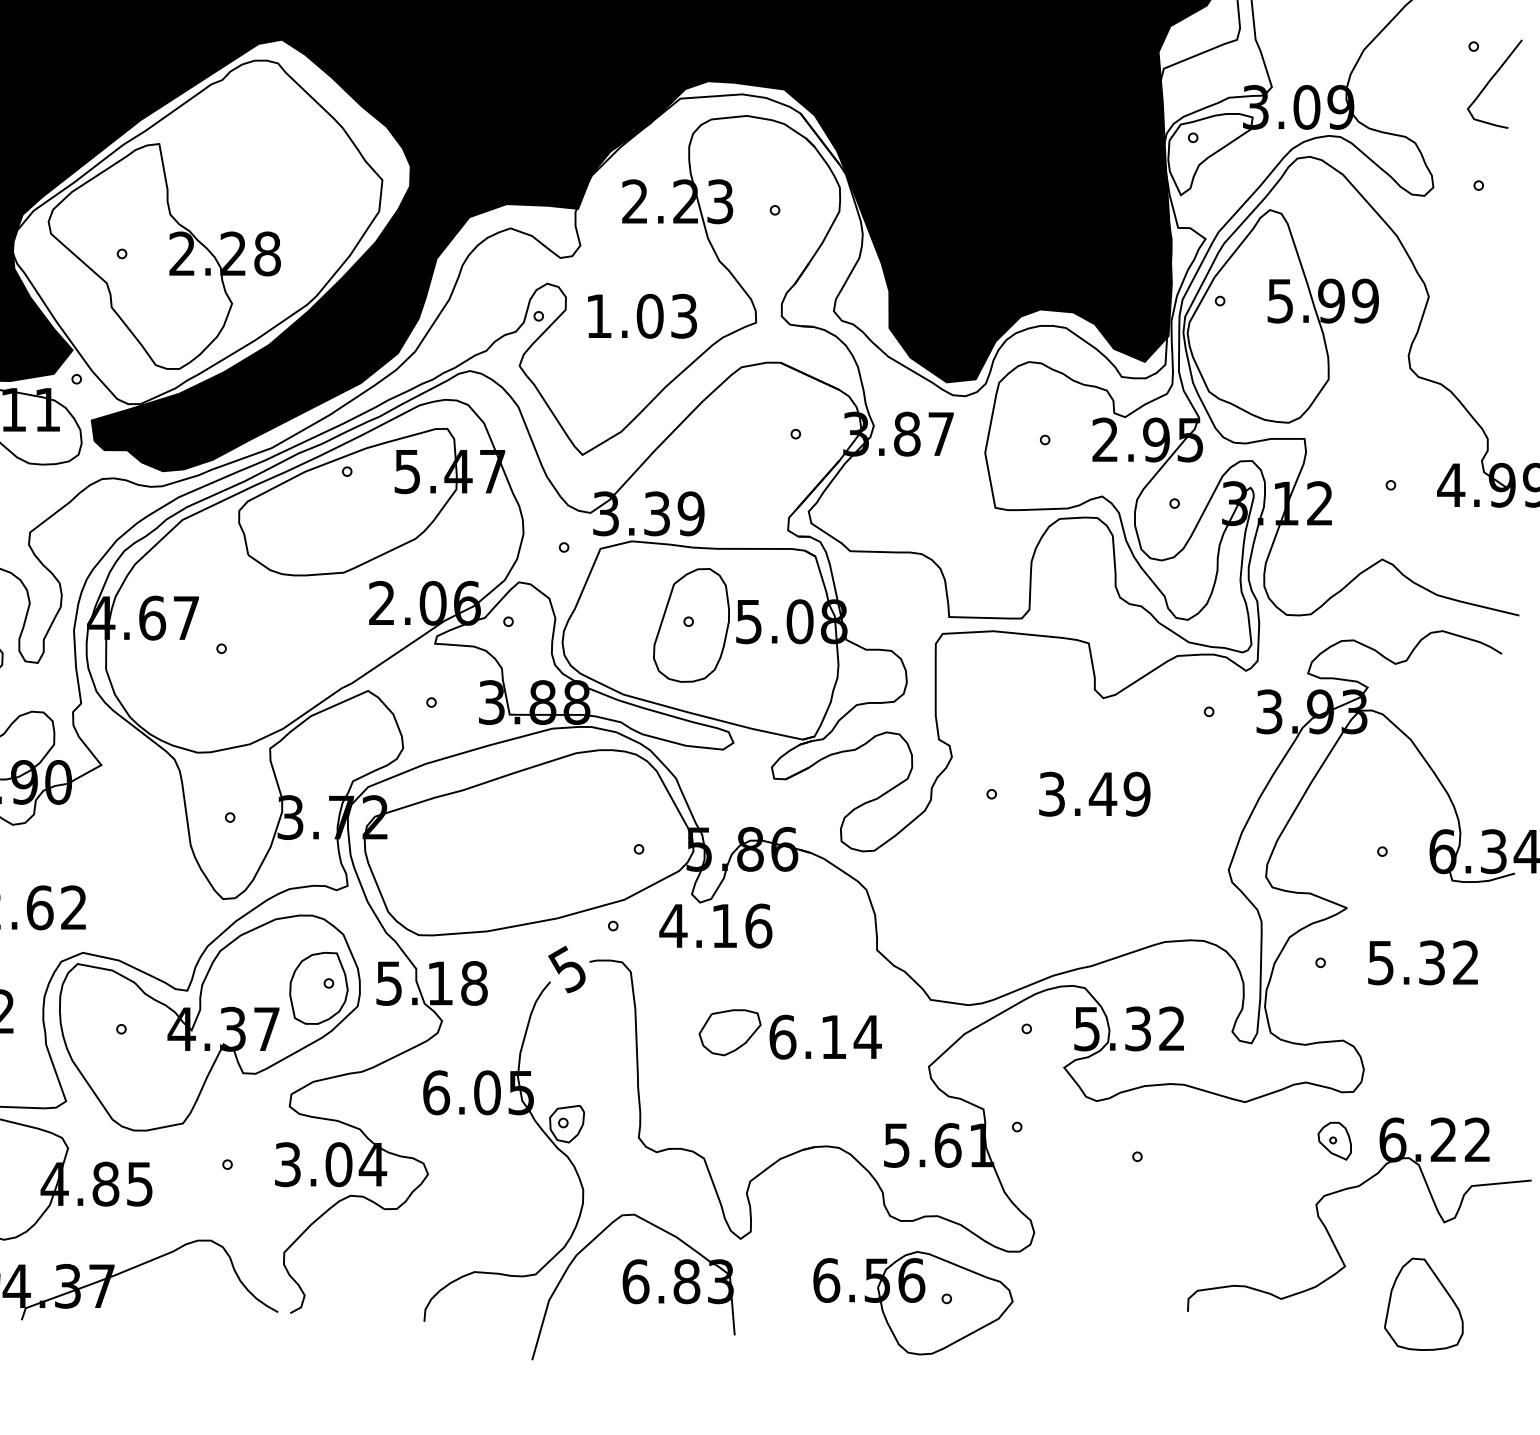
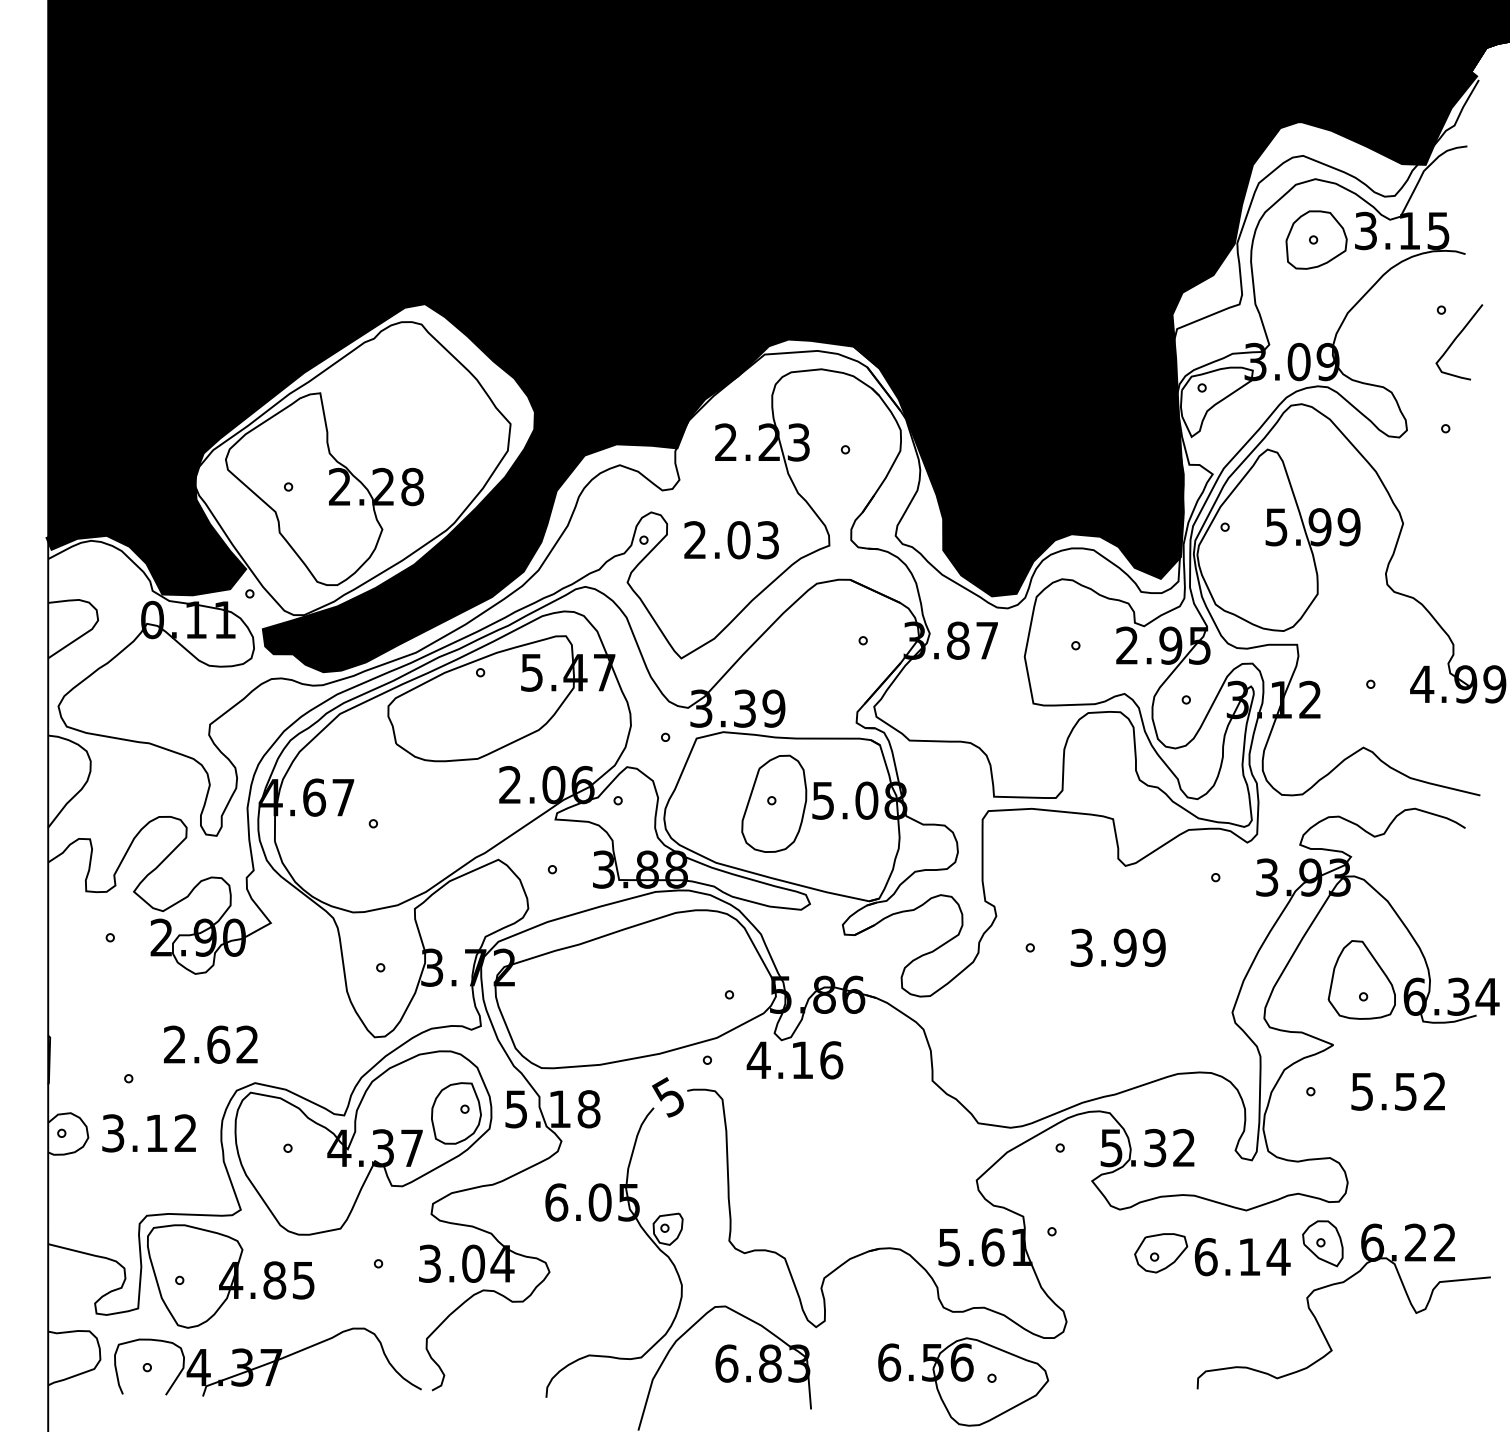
text: (598, 315) -> (694, 539), 1.03 -> 2.03
text: (1103, 793) -> (1125, 947), 3.49 -> 3.99
text: (1431, 962) -> (1405, 1091), 5.32 -> 5.52
part: (790, 1034) -> (1212, 1254), moved
part: (1334, 1140) -> (1322, 1243), size x1.43
part: (1423, 1303) -> (1361, 979), moved

